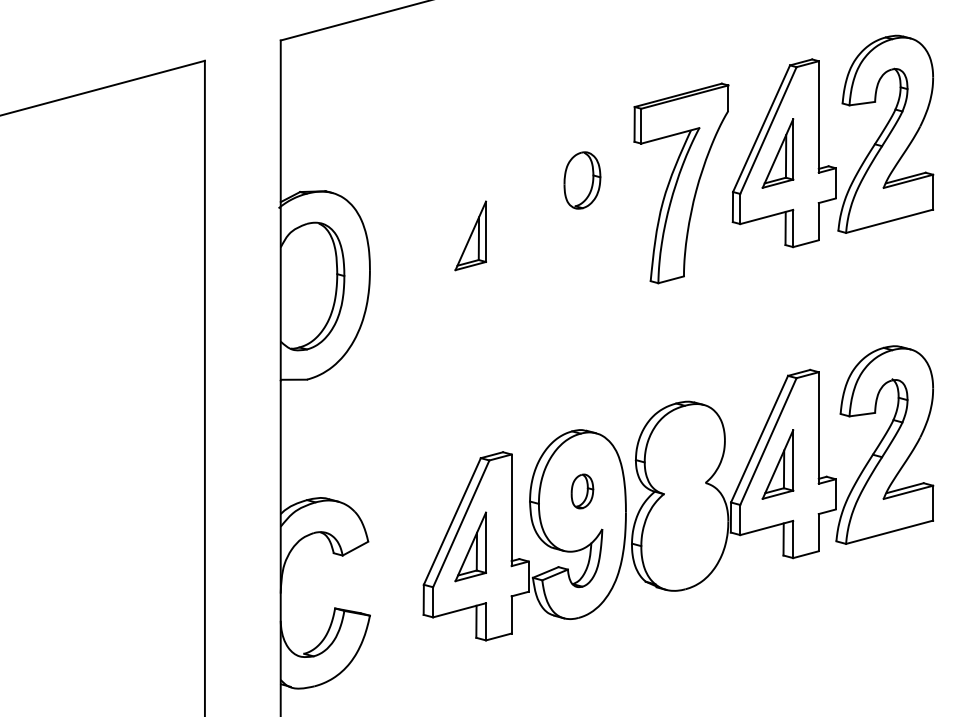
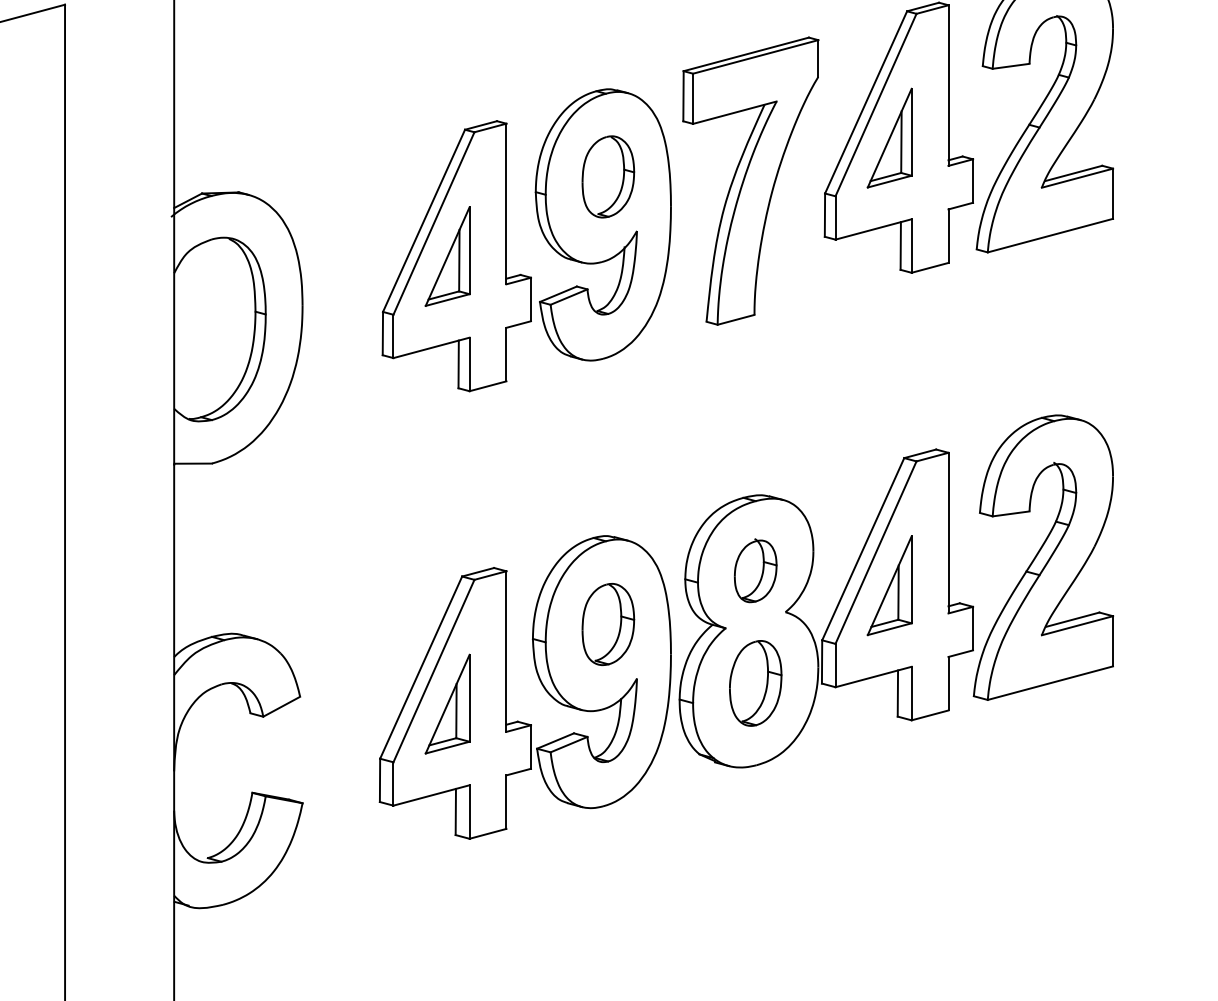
part: (535, 218) -> (540, 231), added
part: (684, 453) -> (755, 569), added
part: (582, 491) -> (608, 624), size x1.67
part: (684, 532) -> (755, 683), added

